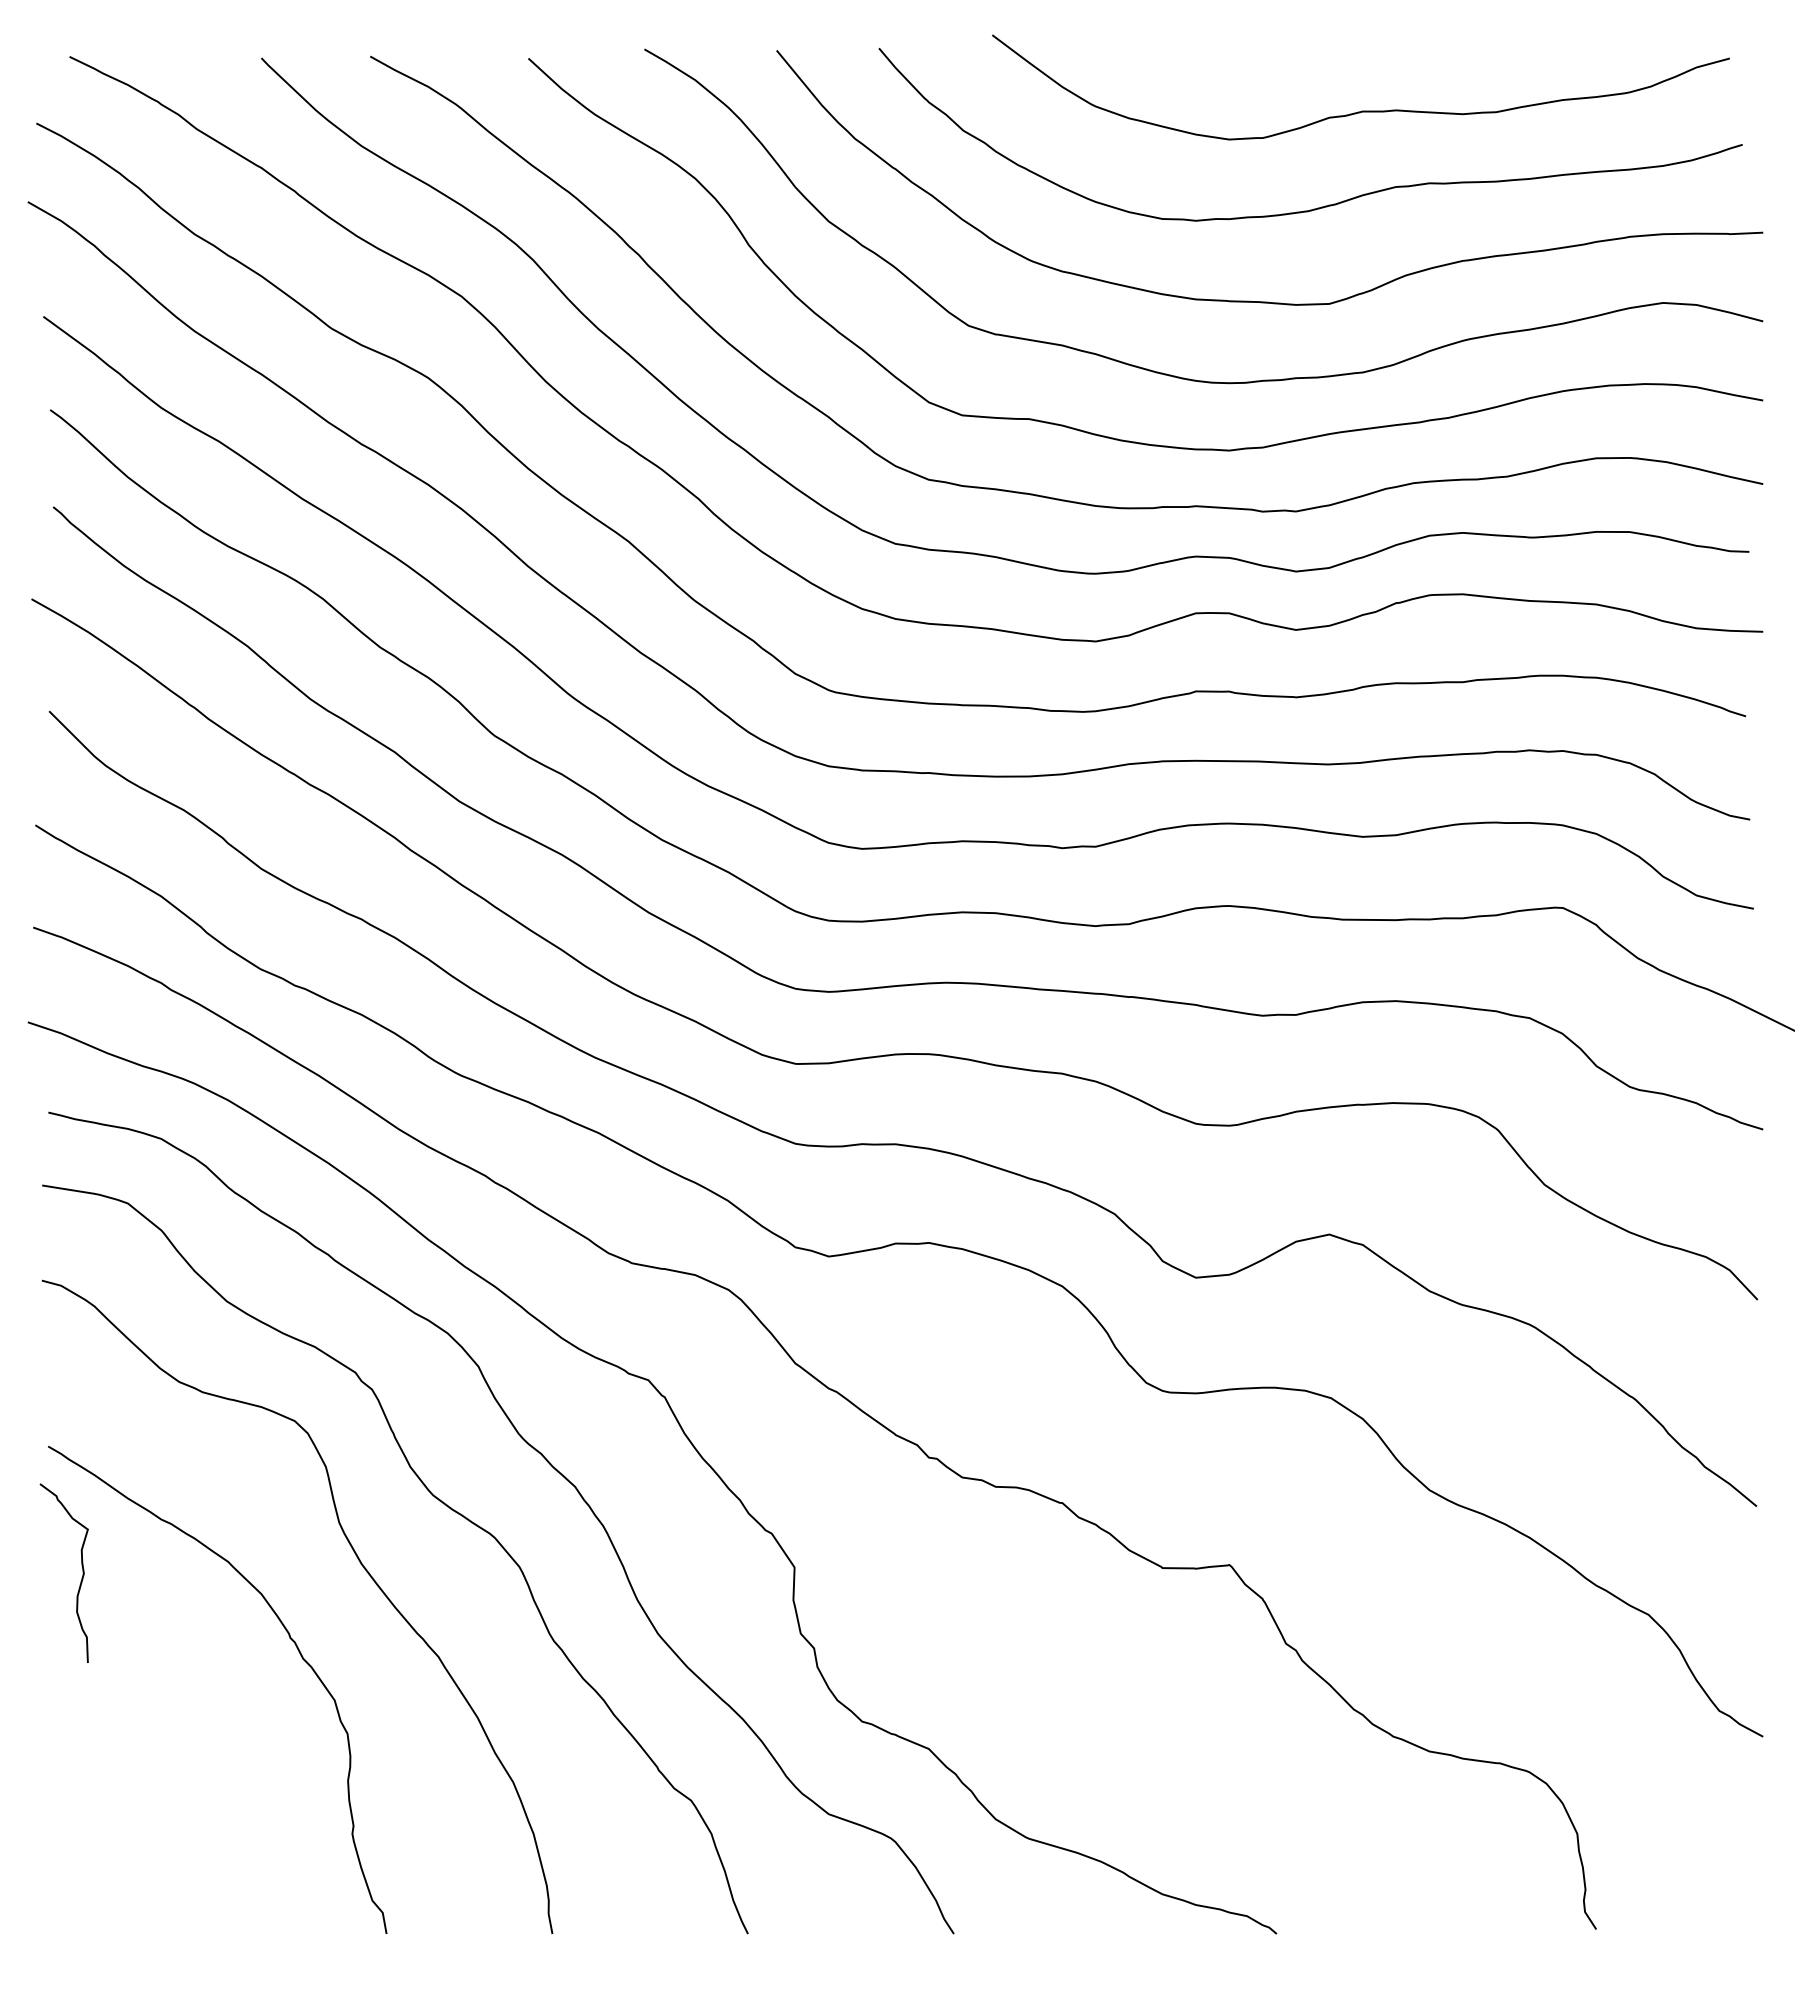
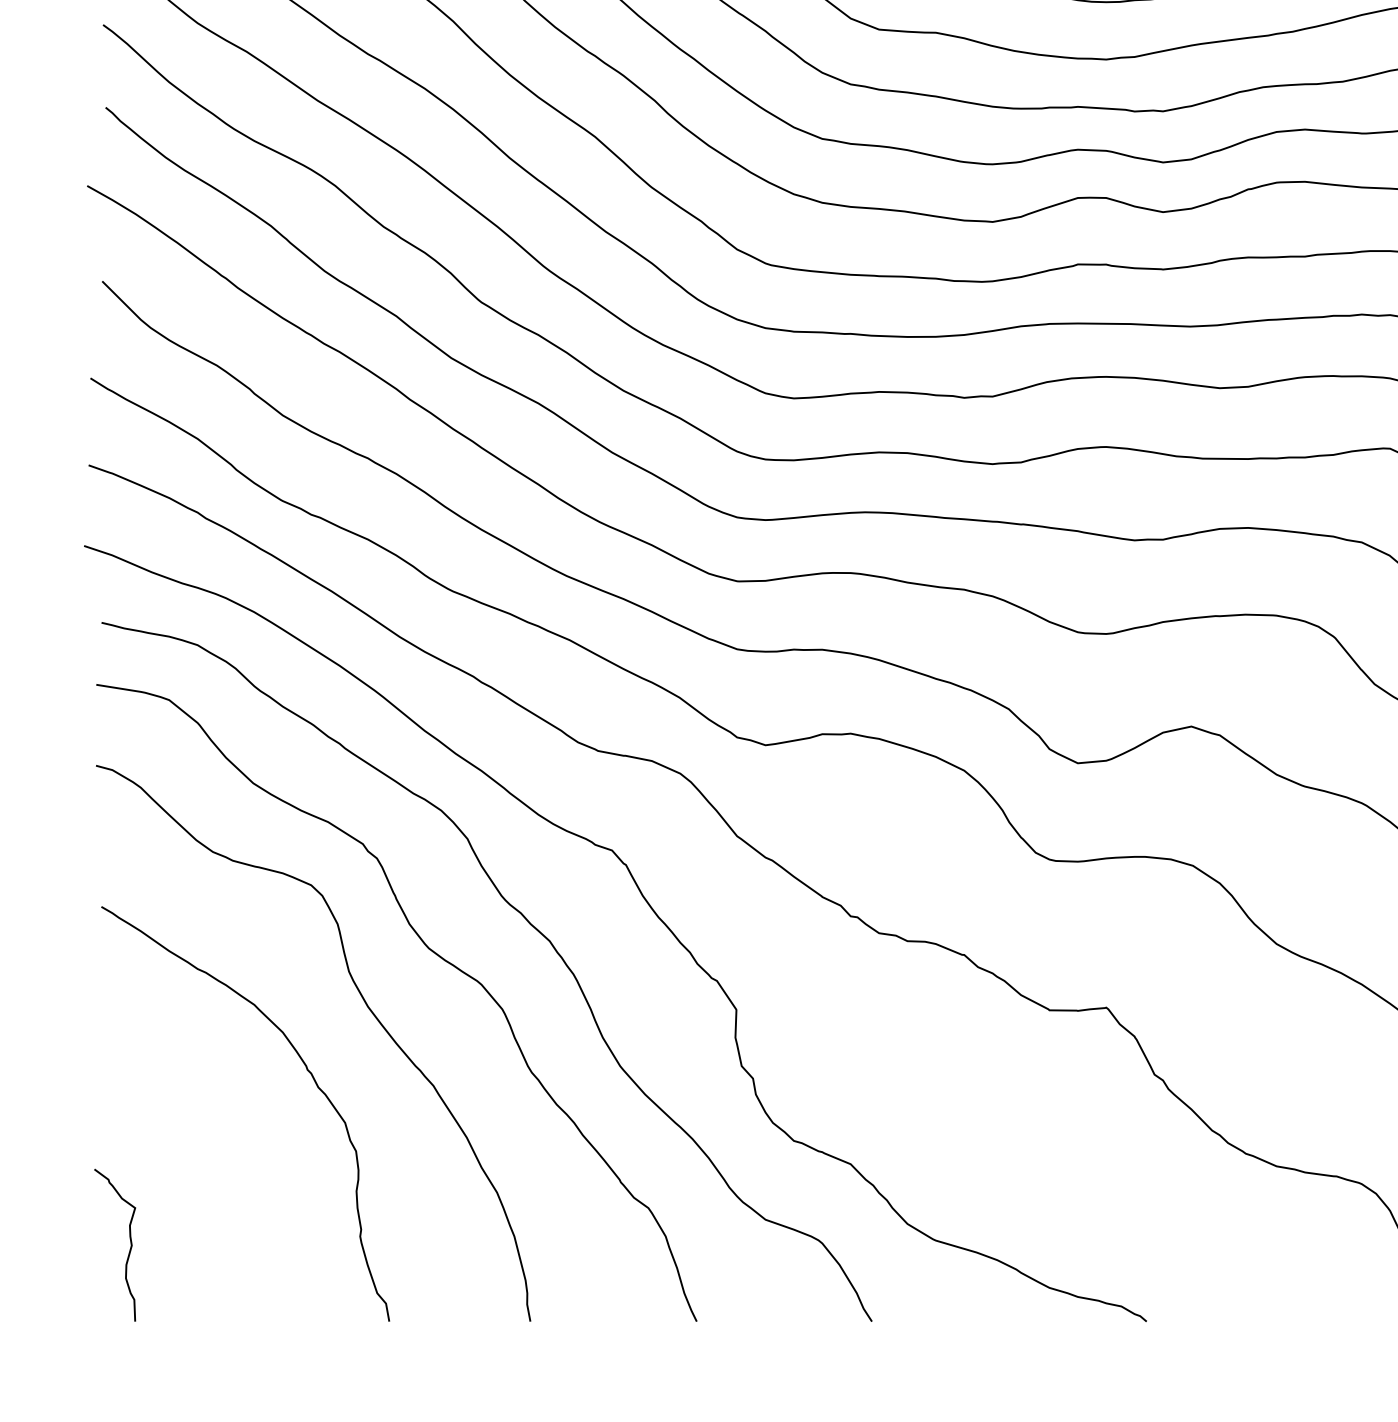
curve: (81, 1577) -> (129, 1248), moved

